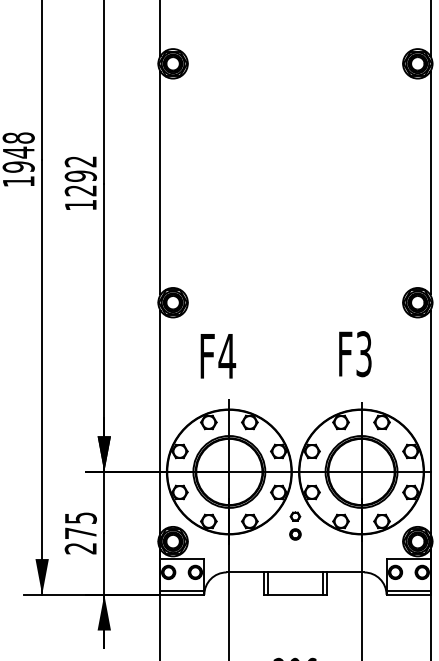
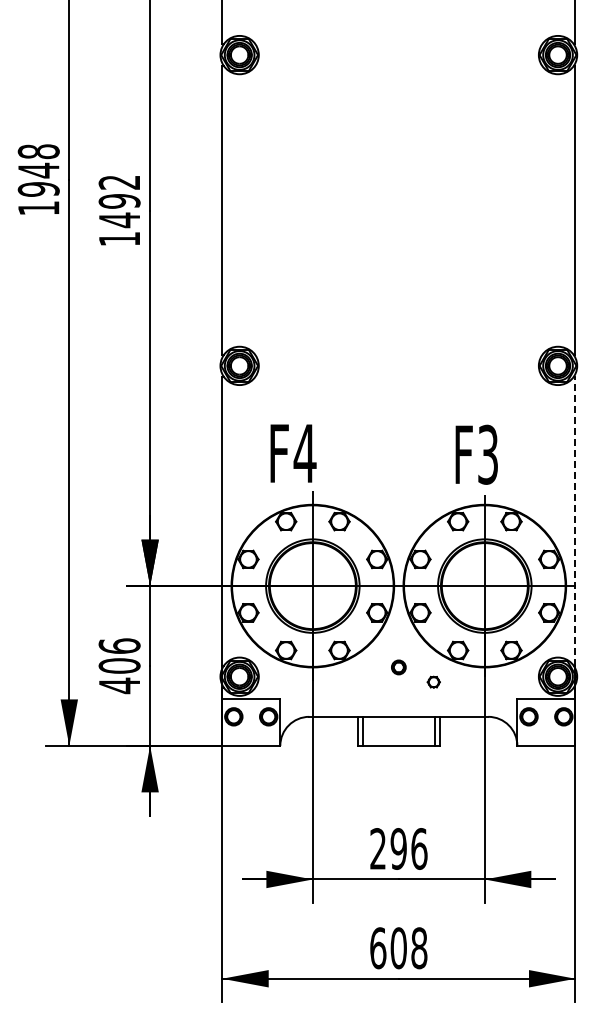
text: (79, 190) -> (118, 220), 1292 -> 1492
text: (355, 353) -> (476, 454), moved
text: (218, 356) -> (293, 453), moved
line: (431, 422) -> (575, 521), solid -> dashed
part: (295, 516) -> (433, 681), moved
text: (80, 533) -> (119, 666), 275 -> 406
line: (182, 591) -> (251, 741), removed
line: (408, 591) -> (546, 741), removed

